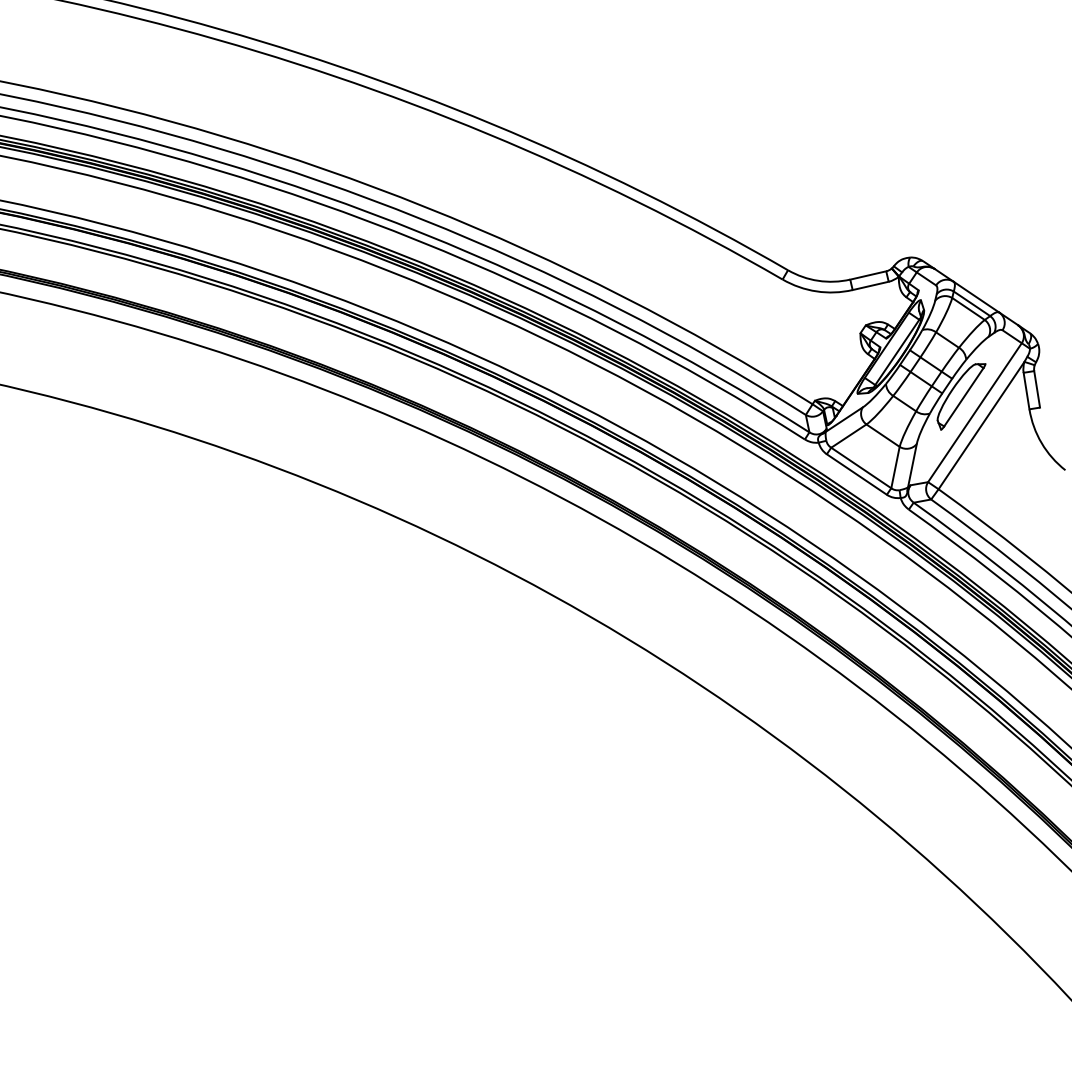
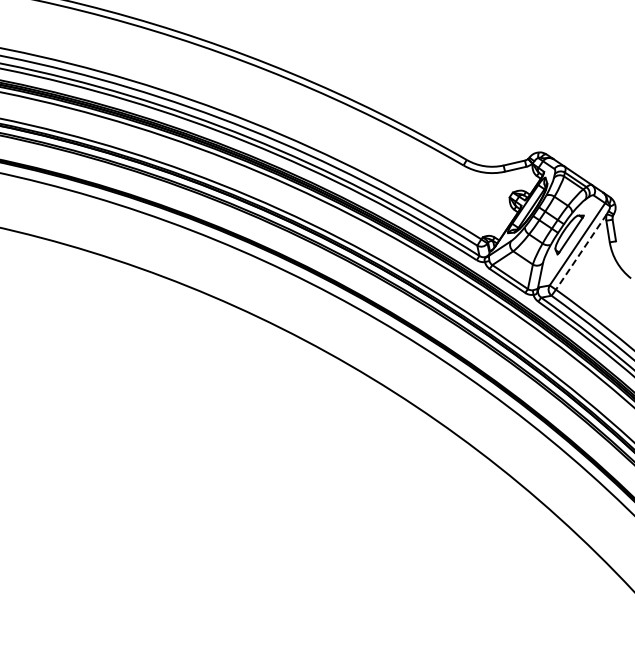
line: (981, 426) -> (581, 252), solid -> dashed

